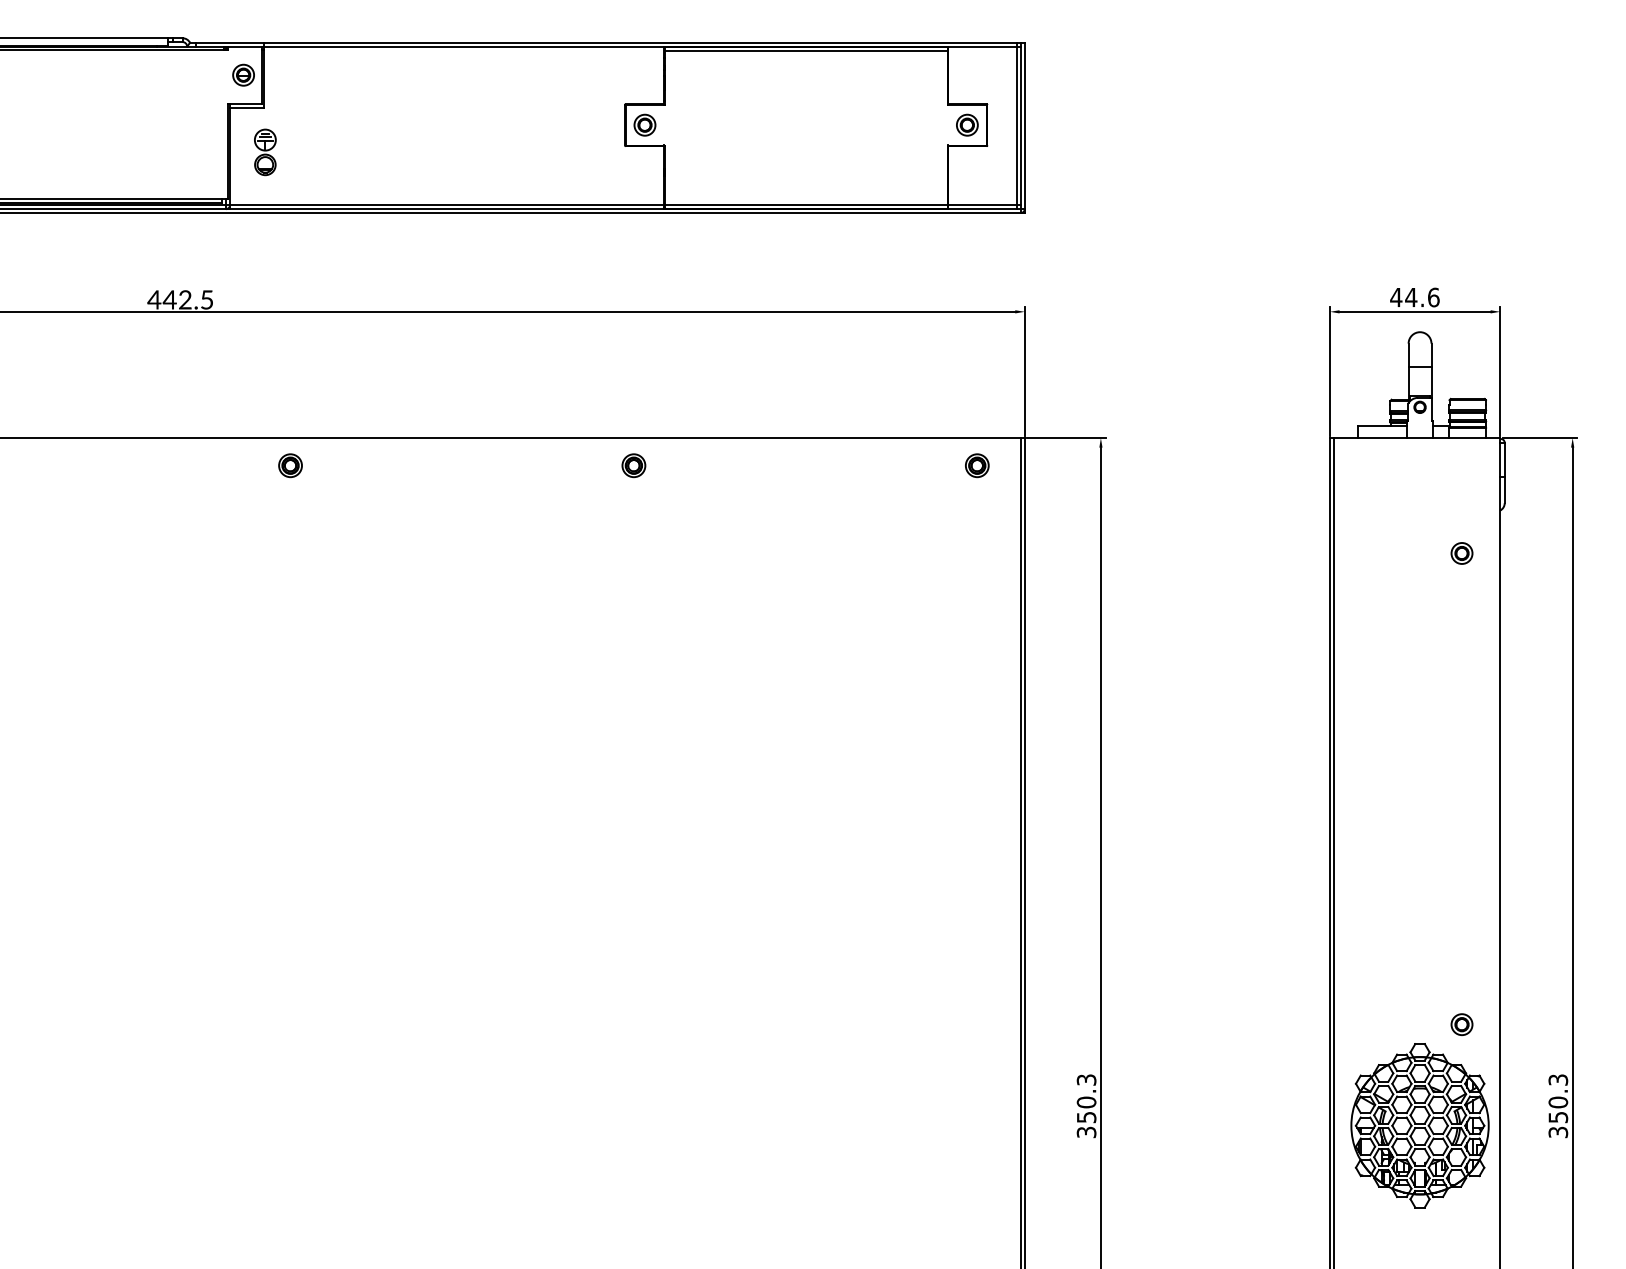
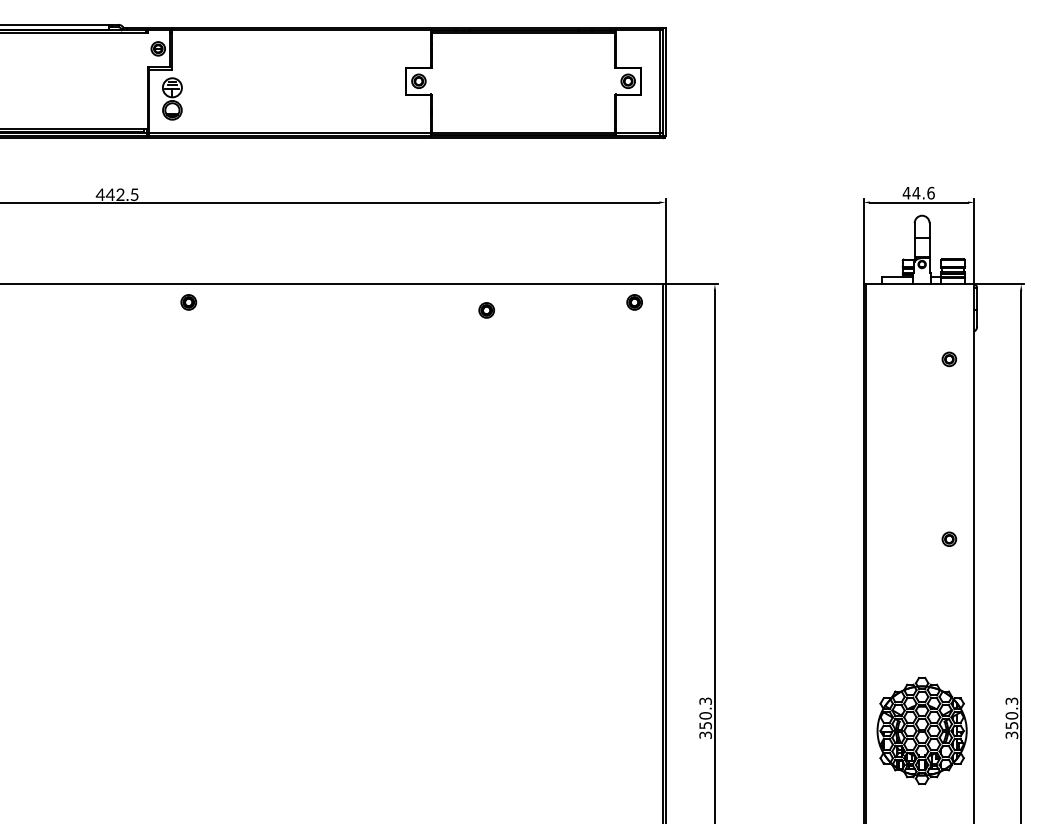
part: (265, 151) -> (172, 98), size x1.4
part: (633, 465) -> (486, 310), moved
part: (1462, 1023) -> (949, 538), moved

